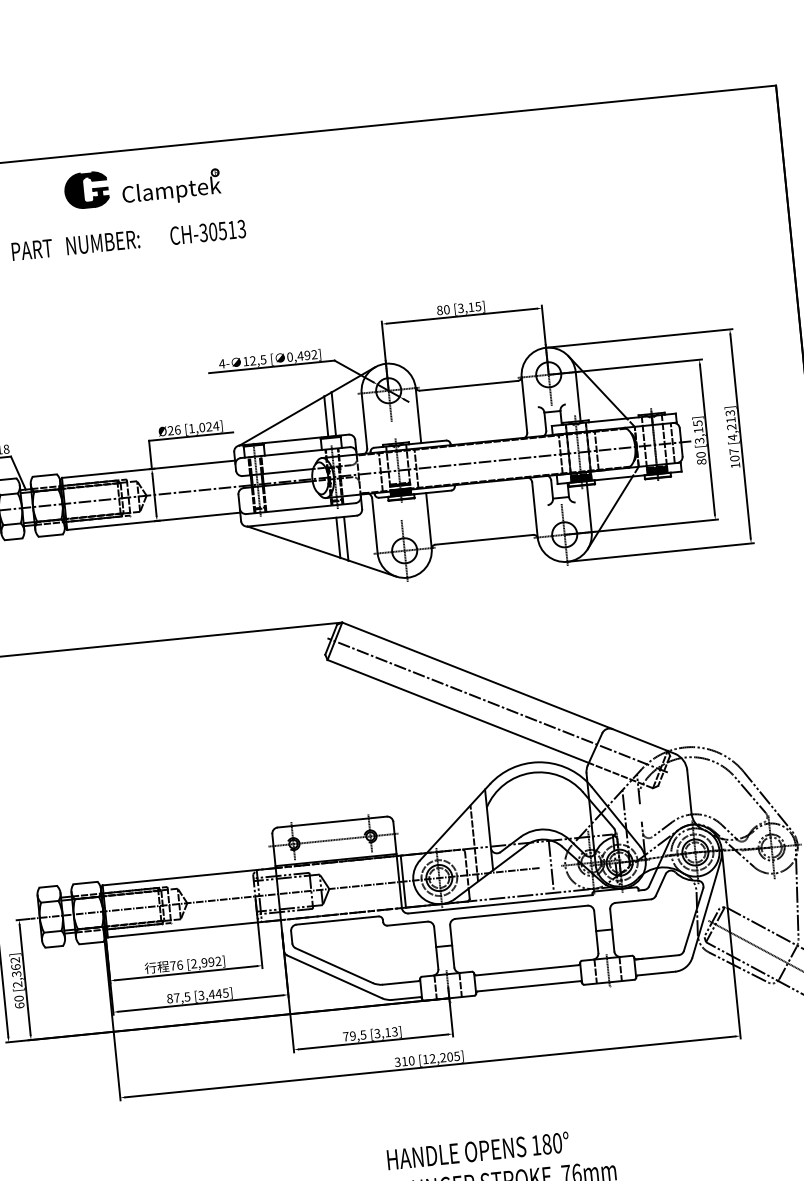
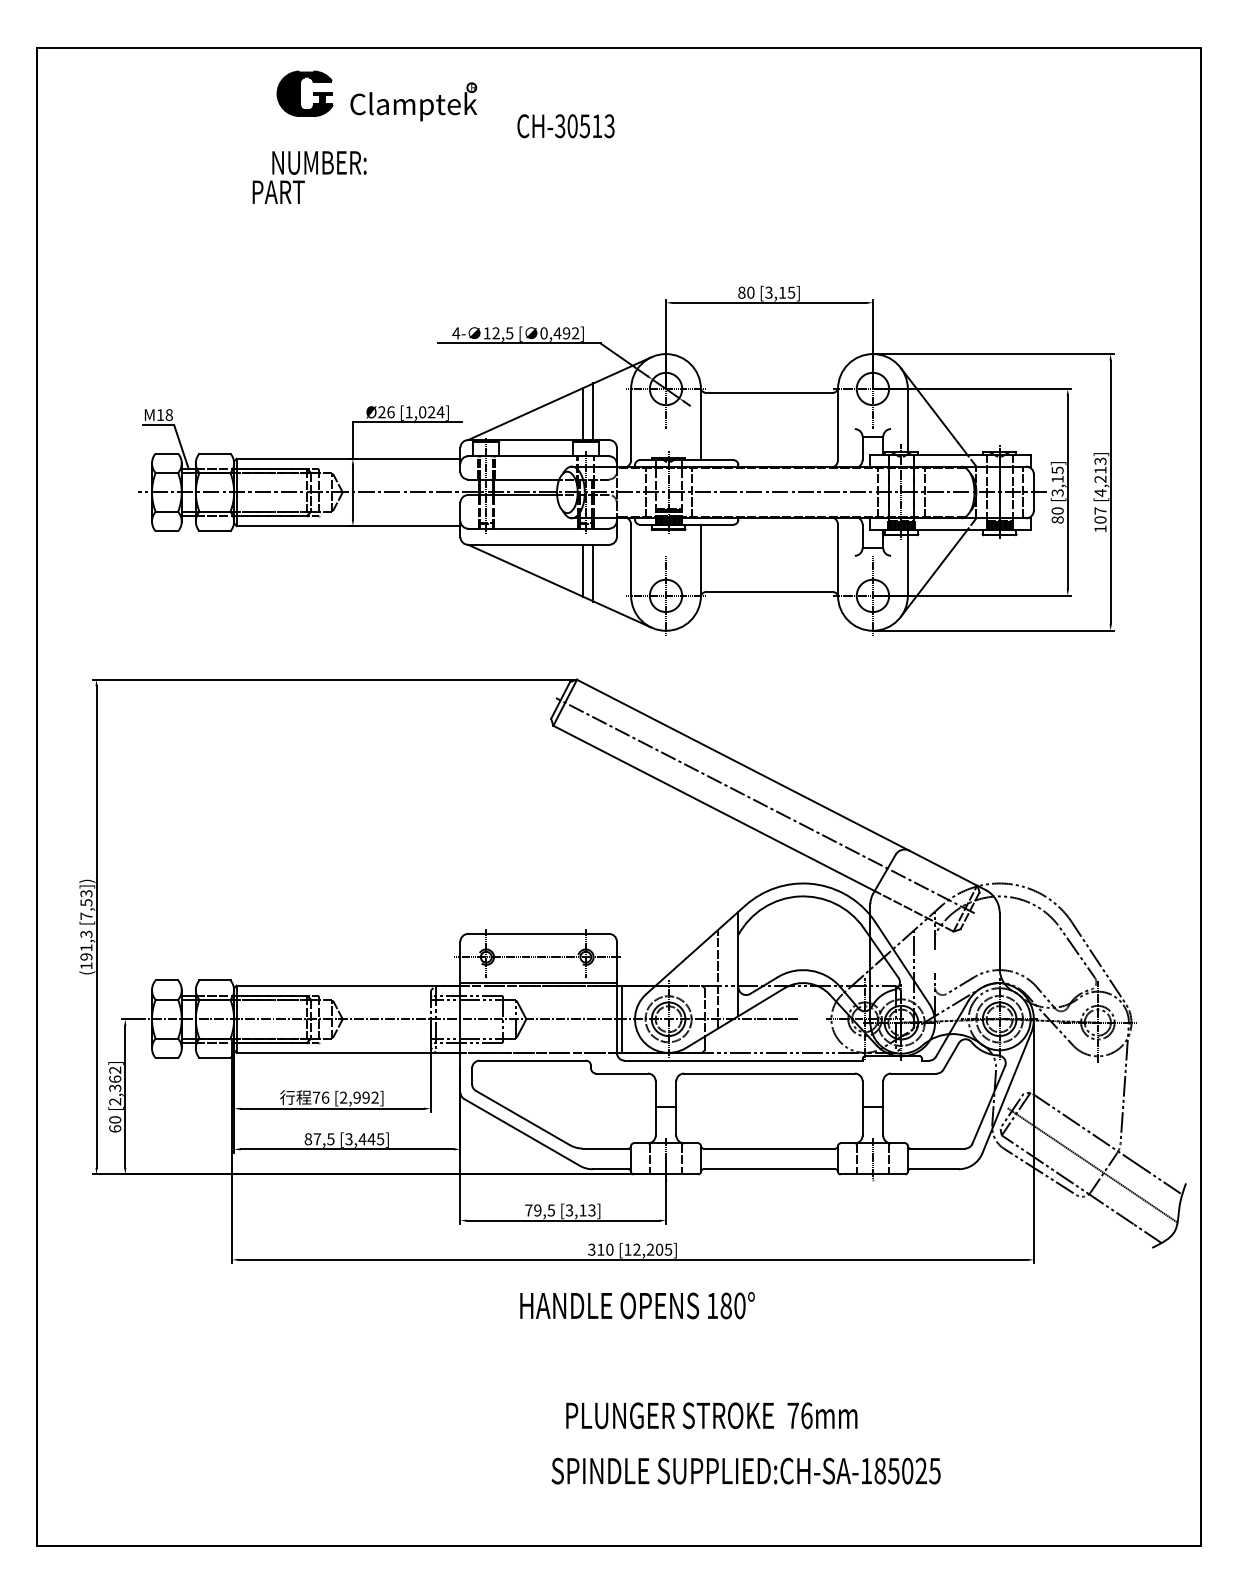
text: (207, 232) -> (565, 126), moved
text: (32, 249) -> (278, 191), moved
line: (551, 866) -> (813, 1018), removed
text: (478, 1150) -> (637, 1305), moved

